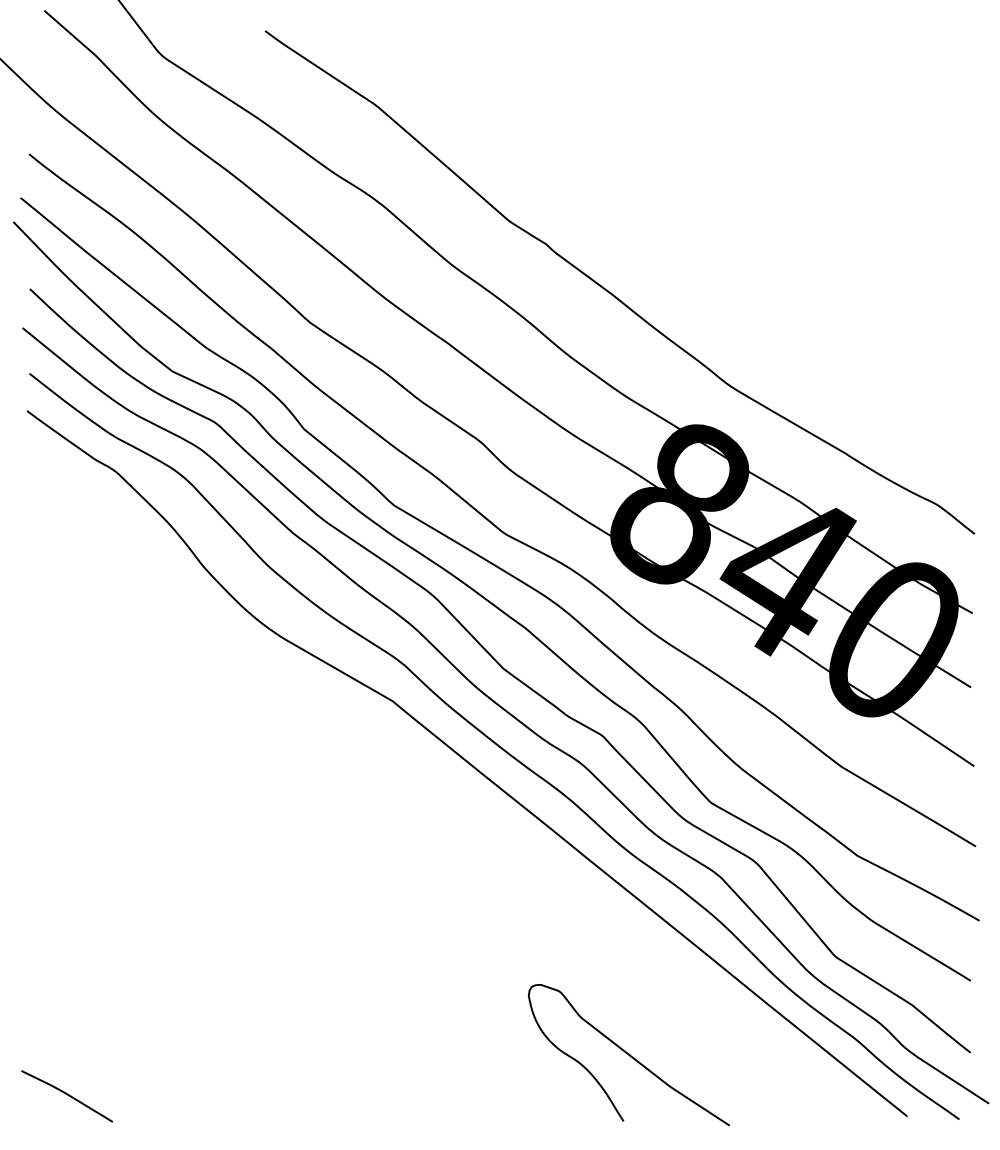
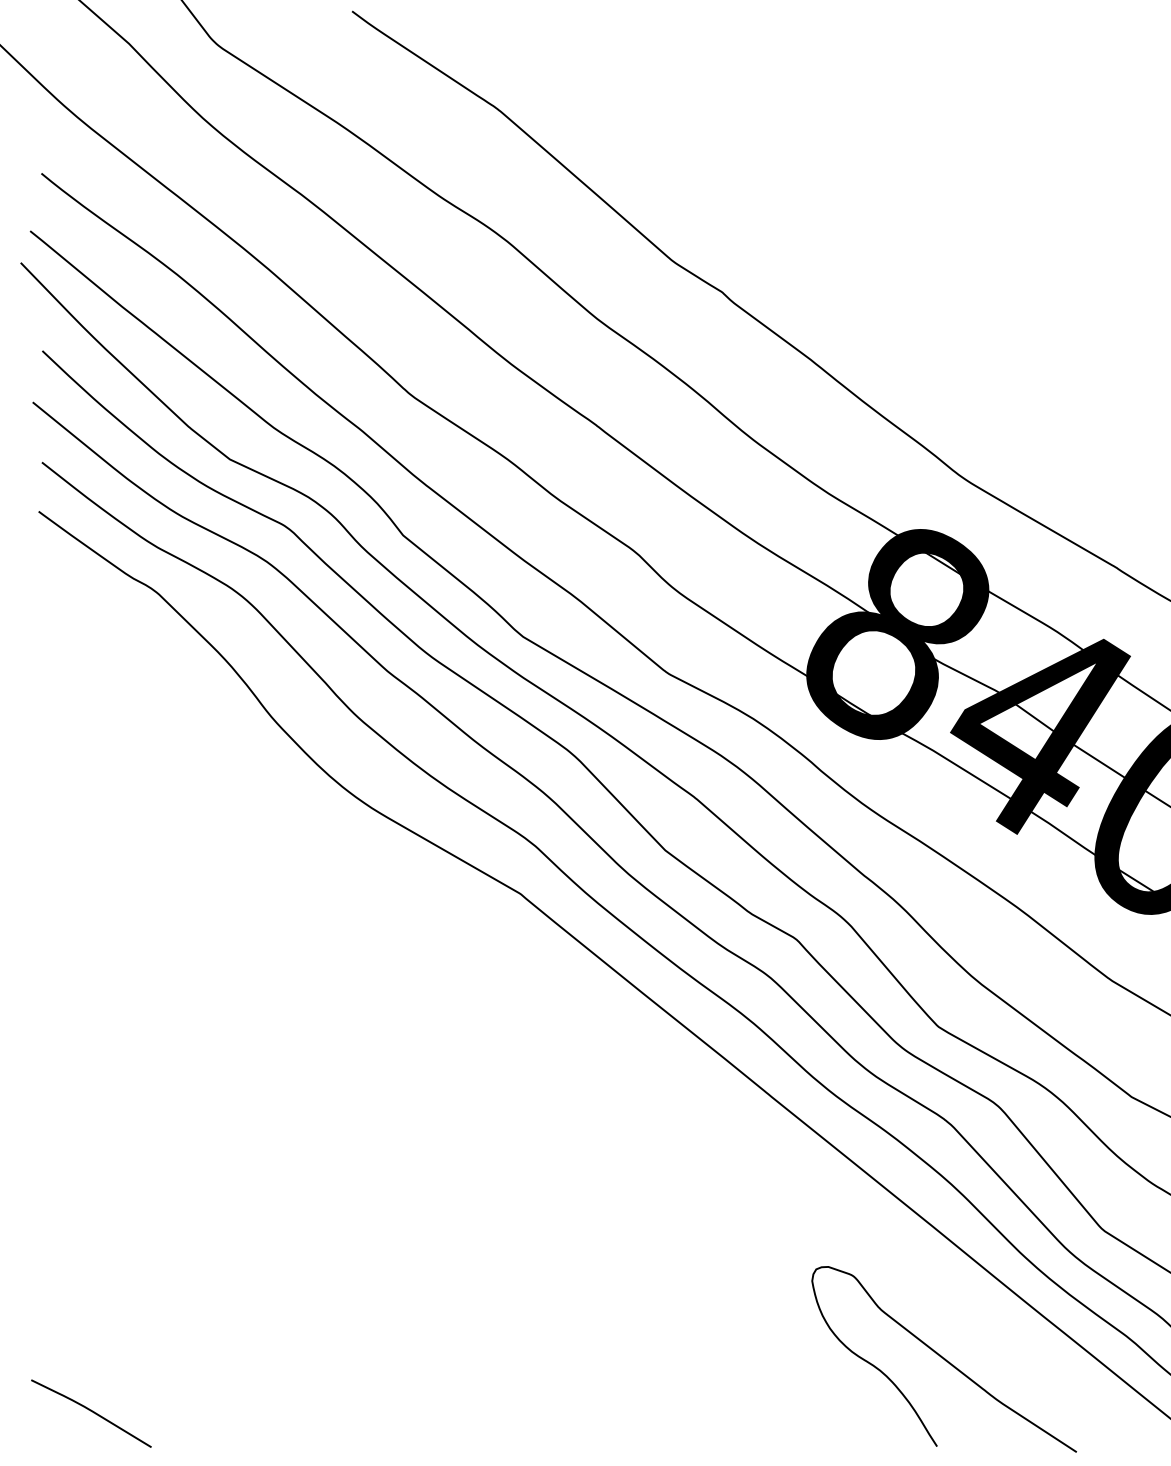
curve: (628, 1055) -> (943, 1359), moved

